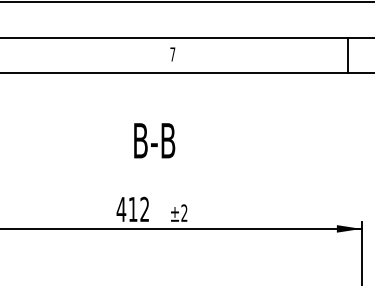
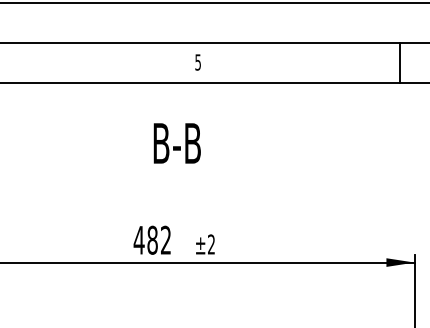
text: (172, 54) -> (197, 62), 7 -> 5
text: (153, 140) -> (176, 143), moved
text: (133, 208) -> (152, 239), 412 -> 482

